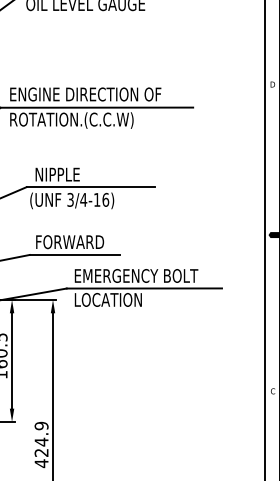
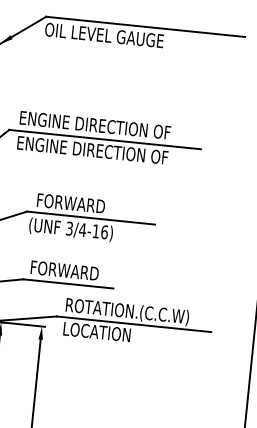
text: (86, 120) -> (93, 151), ROTATION.(C.C.W) -> ENGINE DIRECTION OF
text: (70, 174) -> (72, 203), NIPPLE -> FORWARD
text: (137, 276) -> (128, 311), EMERGENCY BOLT -> ROTATION.(C.C.W)

